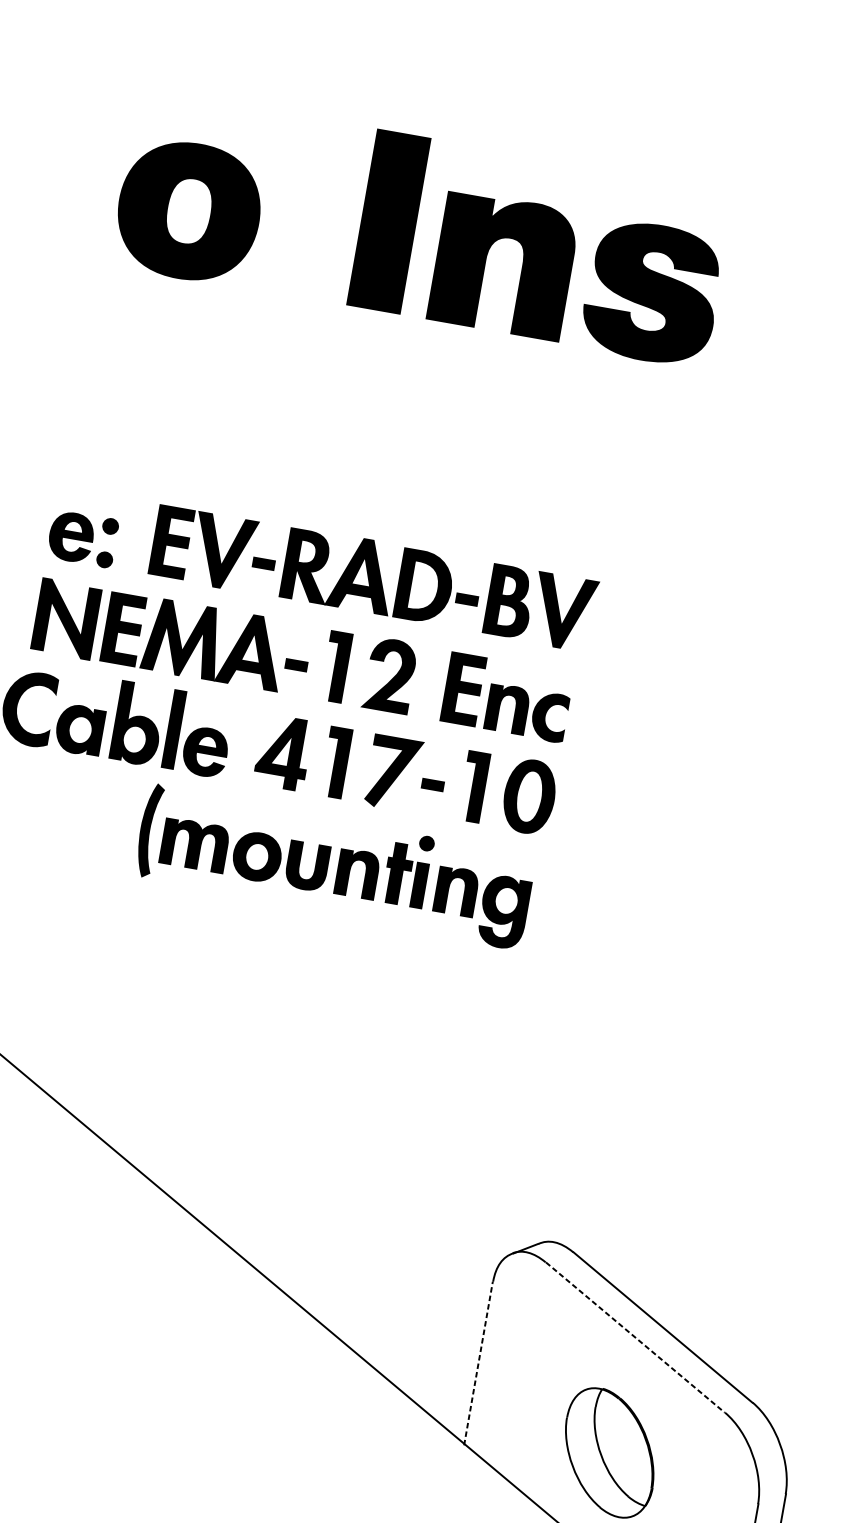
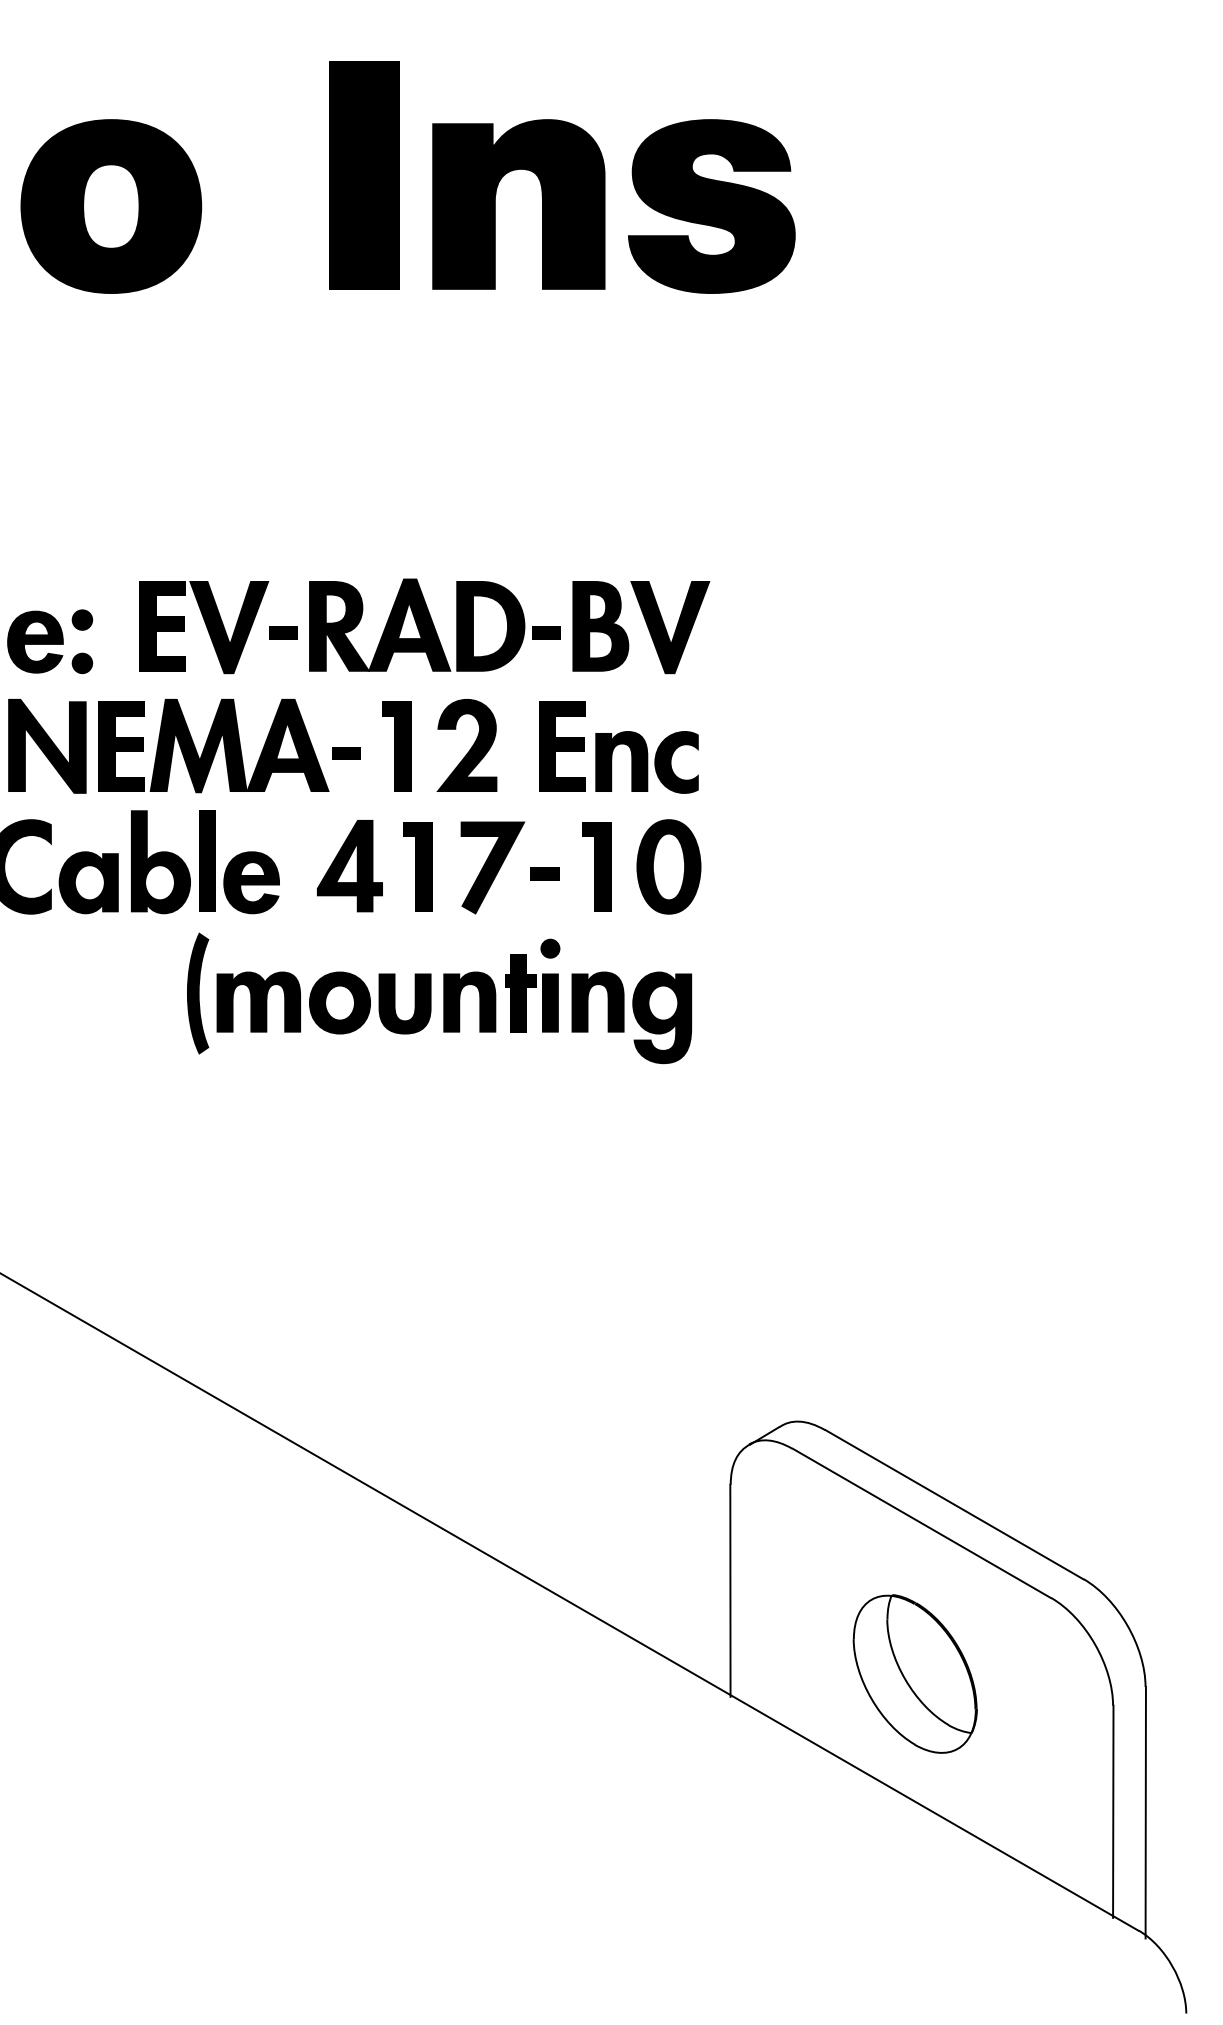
line: (635, 1337) -> (921, 1523), dashed -> solid
line: (478, 1363) -> (730, 1590), dashed -> solid

